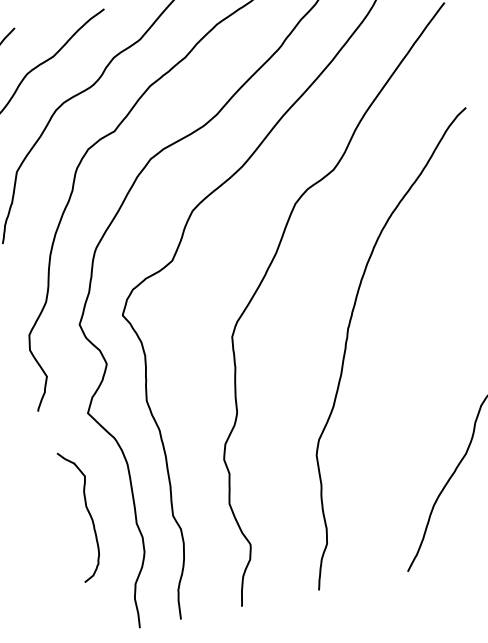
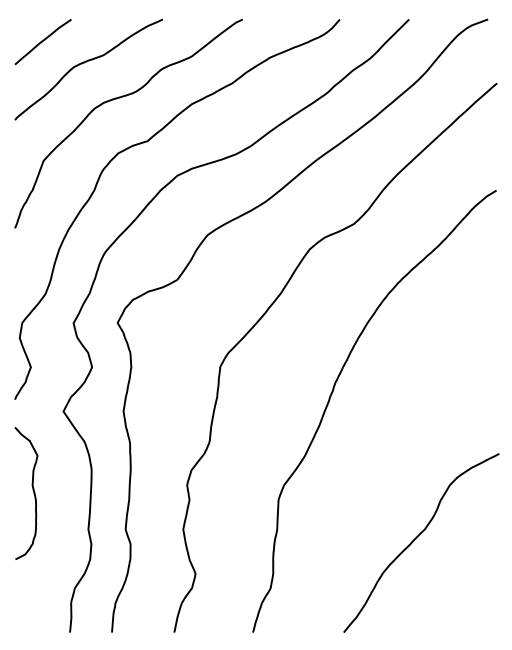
curve: (87, 511) -> (32, 490), moved

